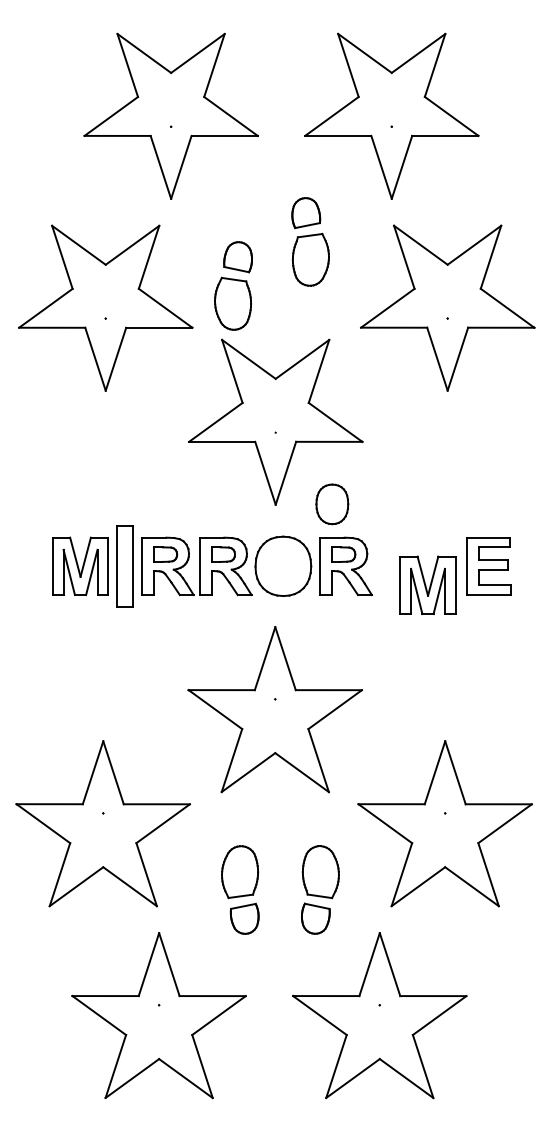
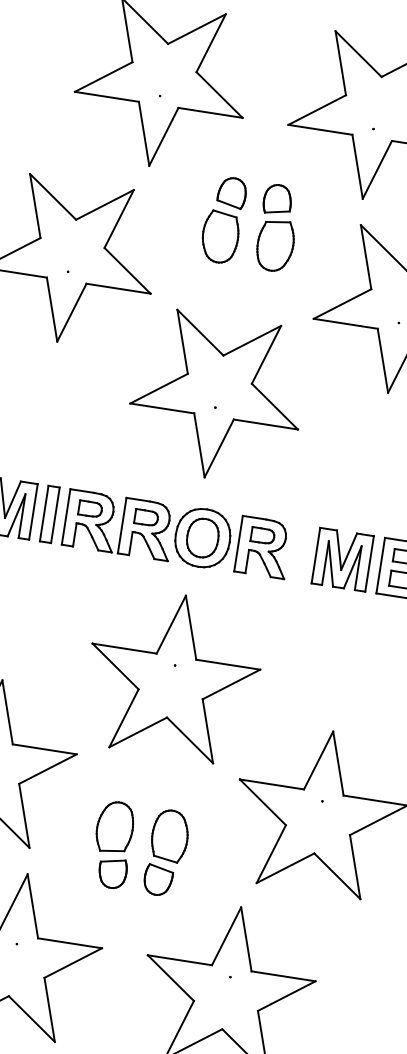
part: (233, 285) -> (223, 219), moved
part: (332, 504) -> (202, 538), moved
part: (124, 566) -> (49, 514), size x0.71
part: (427, 584) -> (342, 558), moved
part: (320, 889) -> (167, 852), moved

